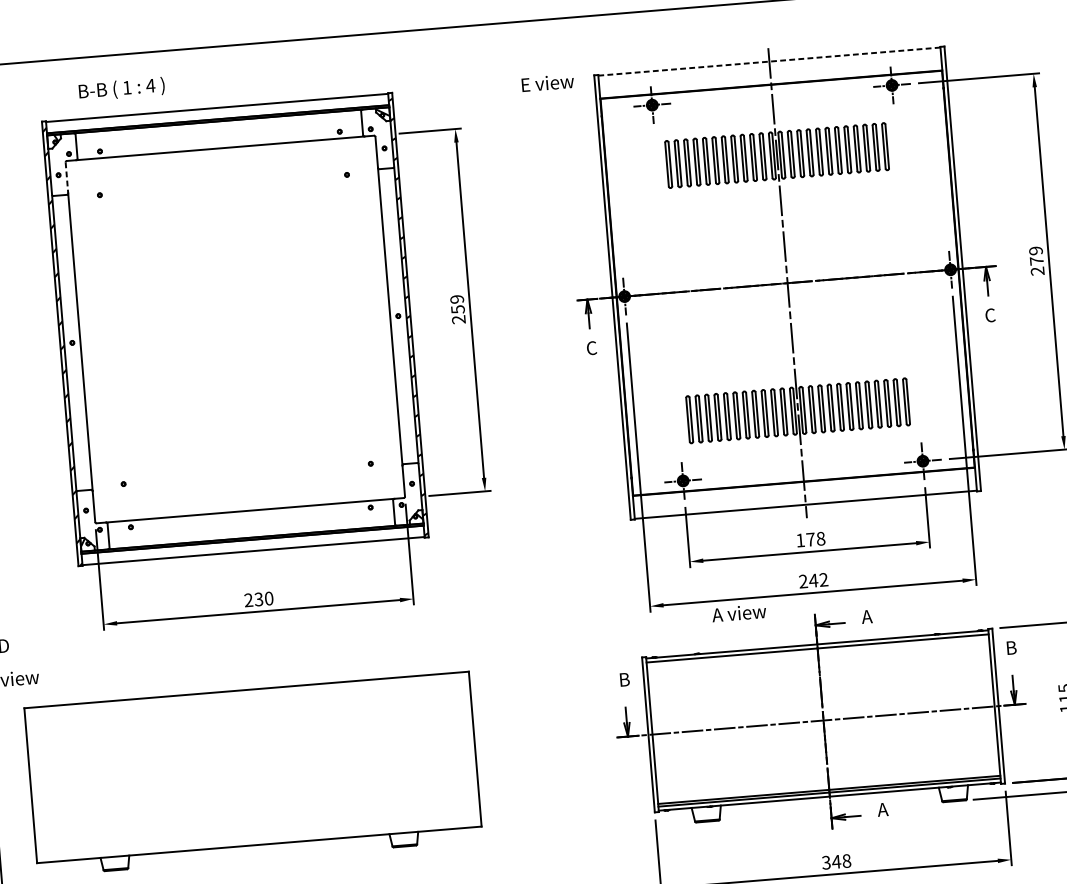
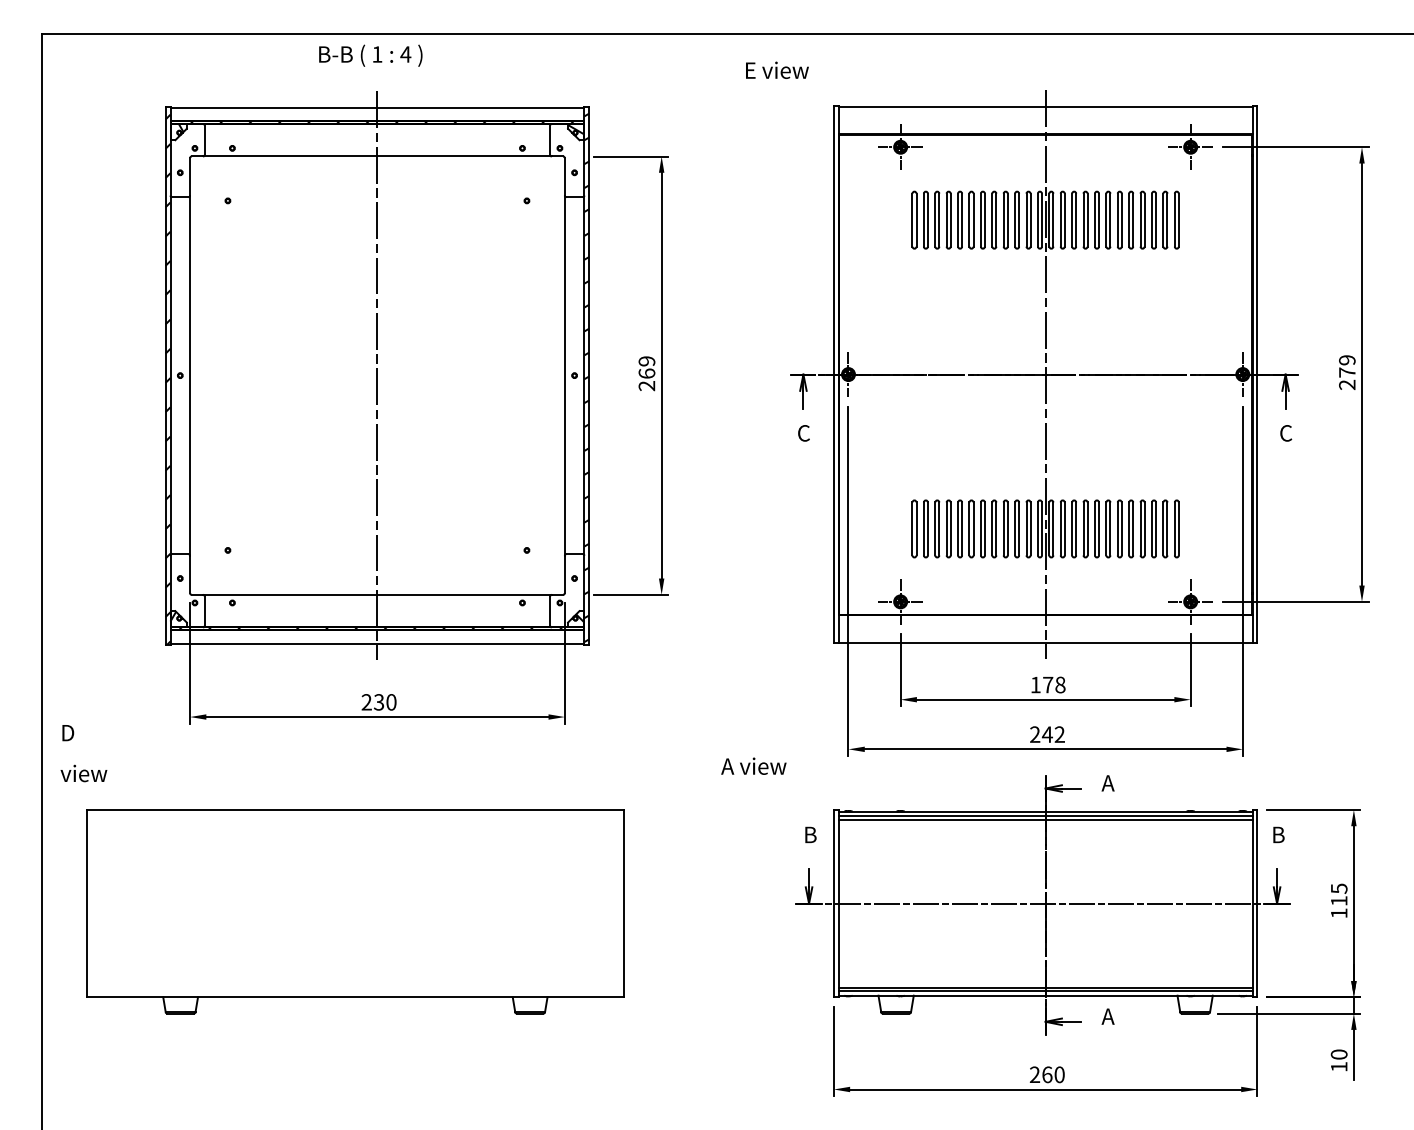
line: (769, 61) -> (1045, 106), dashed -> solid
text: (547, 82) -> (777, 69), moved
text: (121, 89) -> (370, 55), moved
line: (67, 177) -> (190, 176), dashed -> solid
text: (457, 309) -> (646, 373), 259 -> 269
line: (235, 329) -> (377, 375), added
text: (738, 612) -> (753, 765), moved
line: (817, 650) -> (1045, 819), added
text: (835, 861) -> (1046, 1074), 348 -> 260

